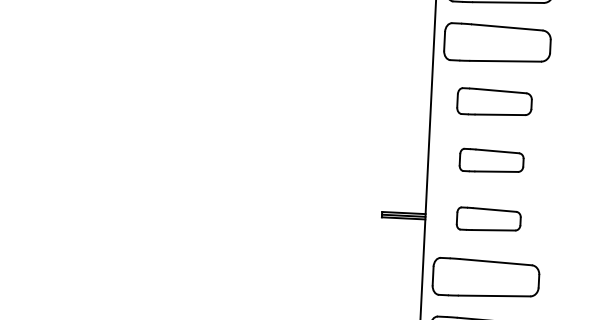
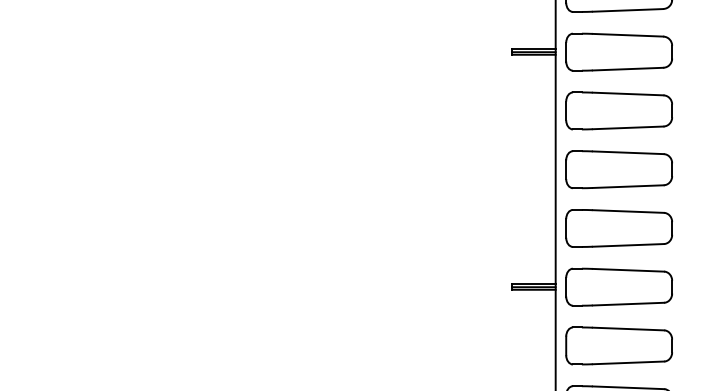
part: (493, 102) -> (618, 169), size x1.43
part: (491, 161) -> (618, 228), size x1.67
part: (488, 219) -> (618, 286), size x1.67

